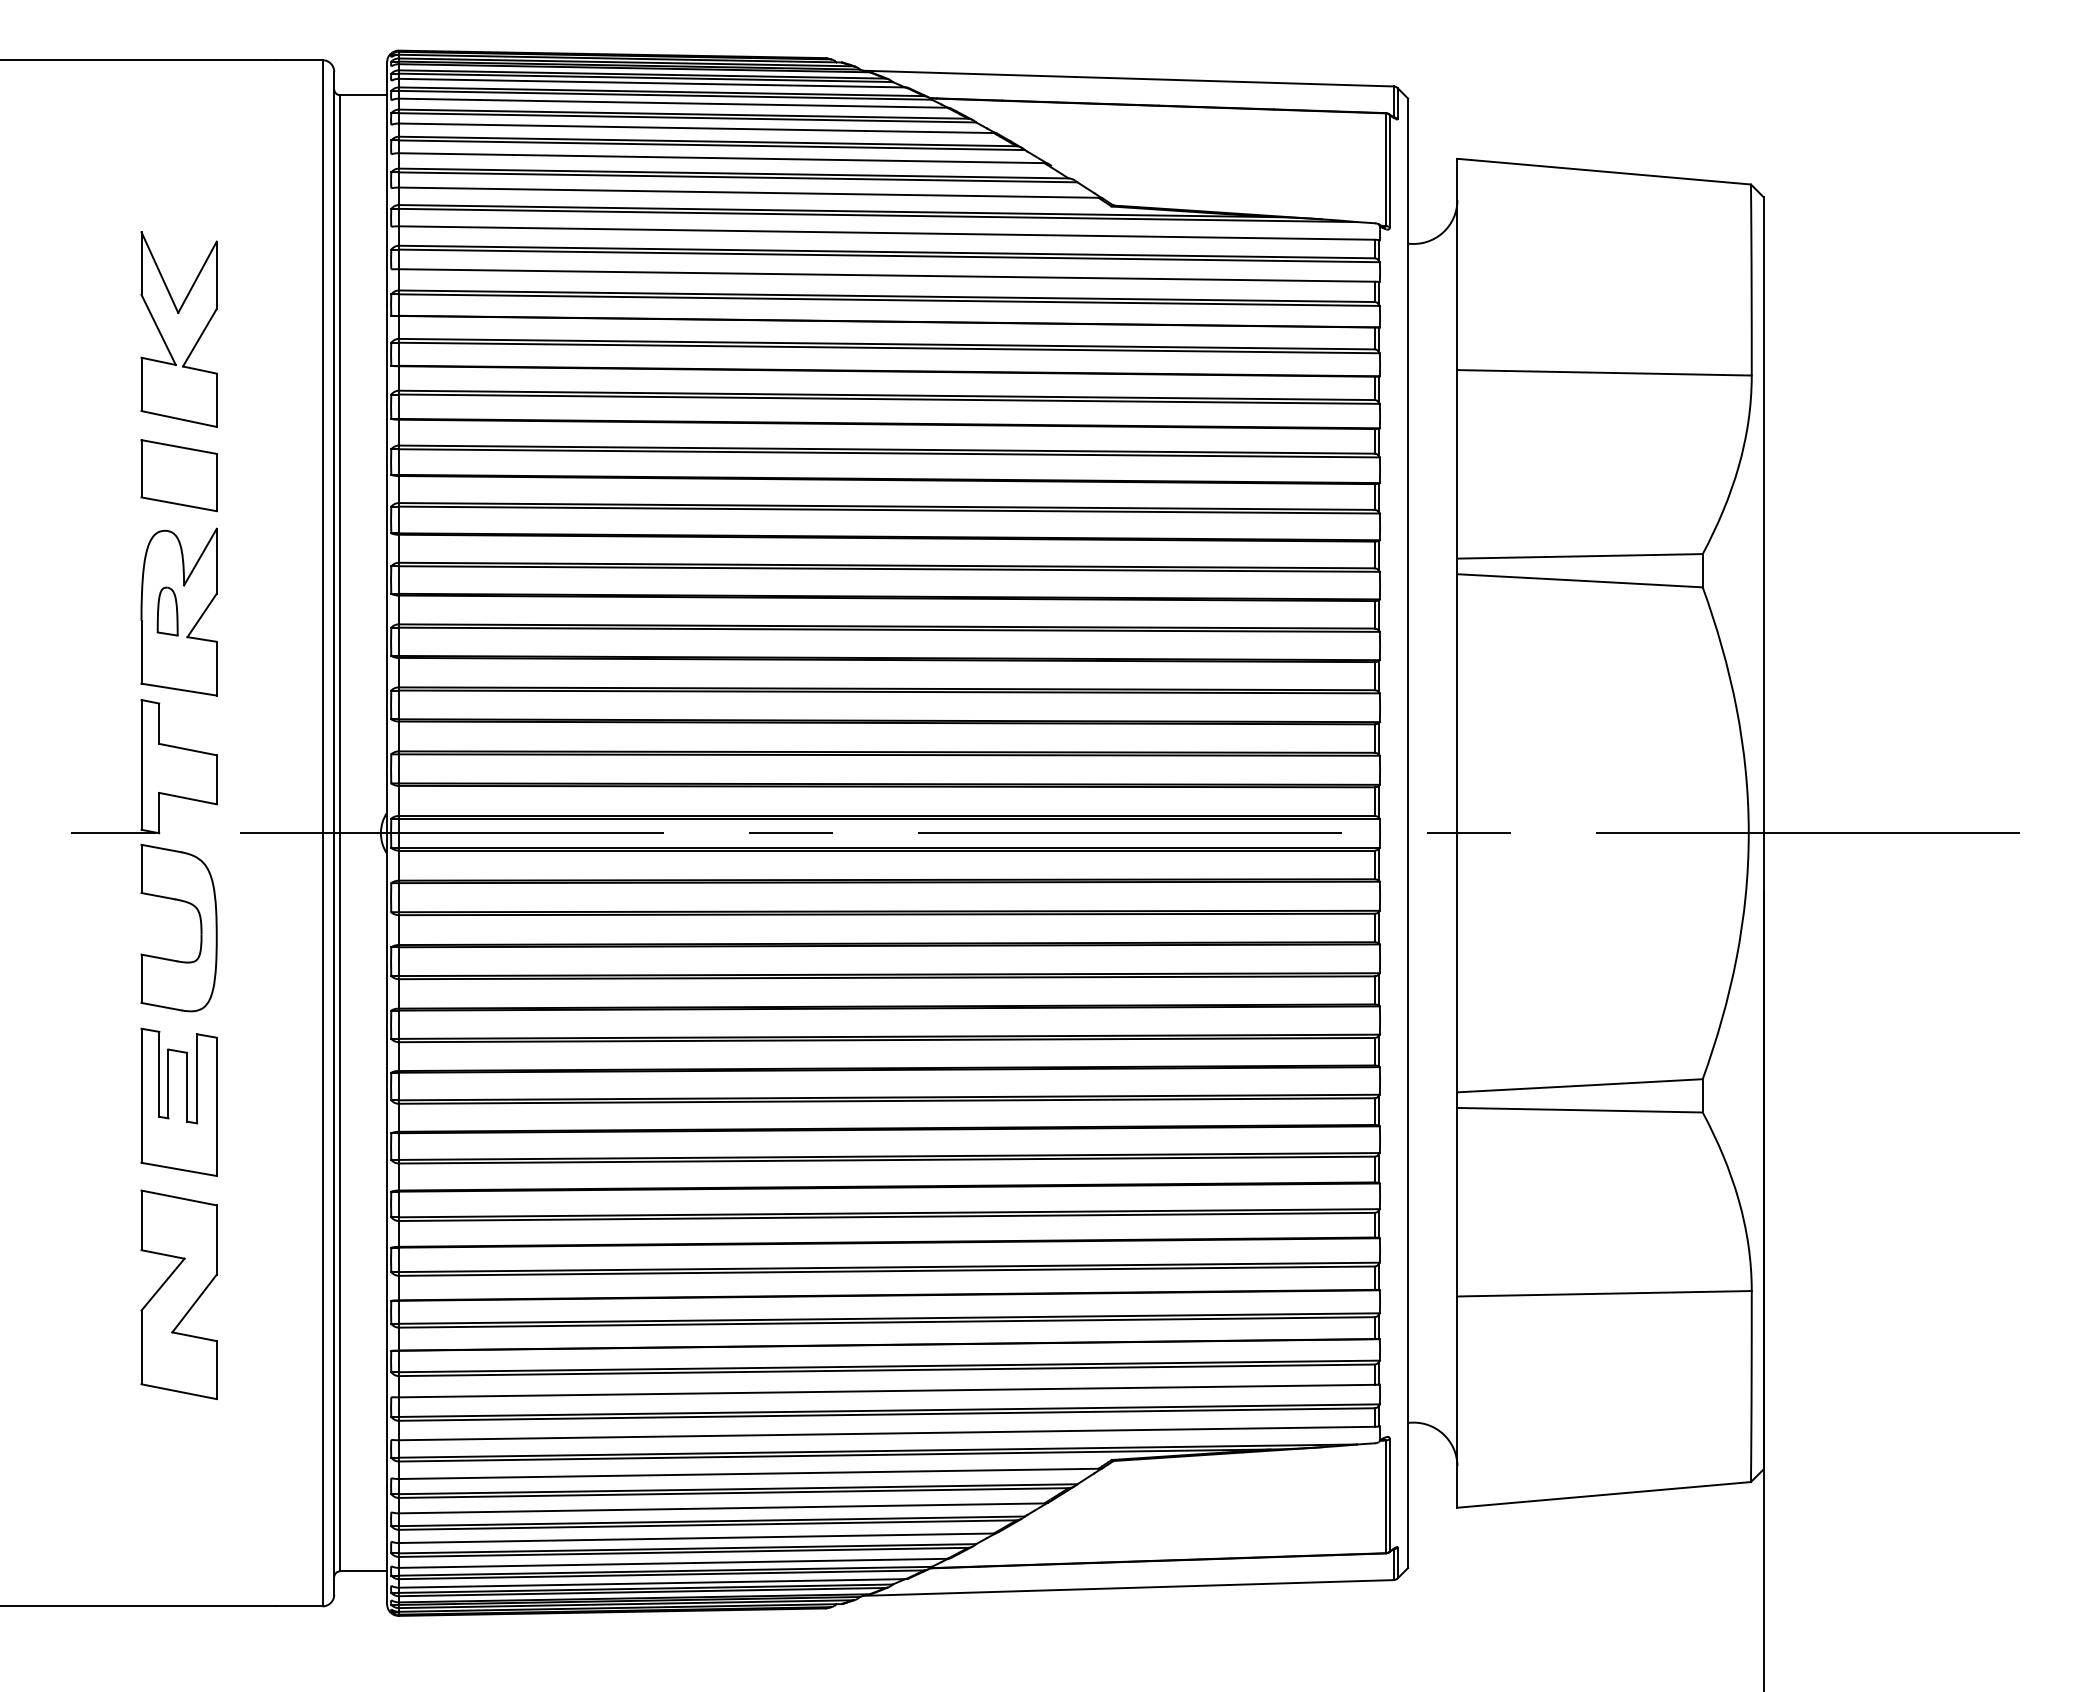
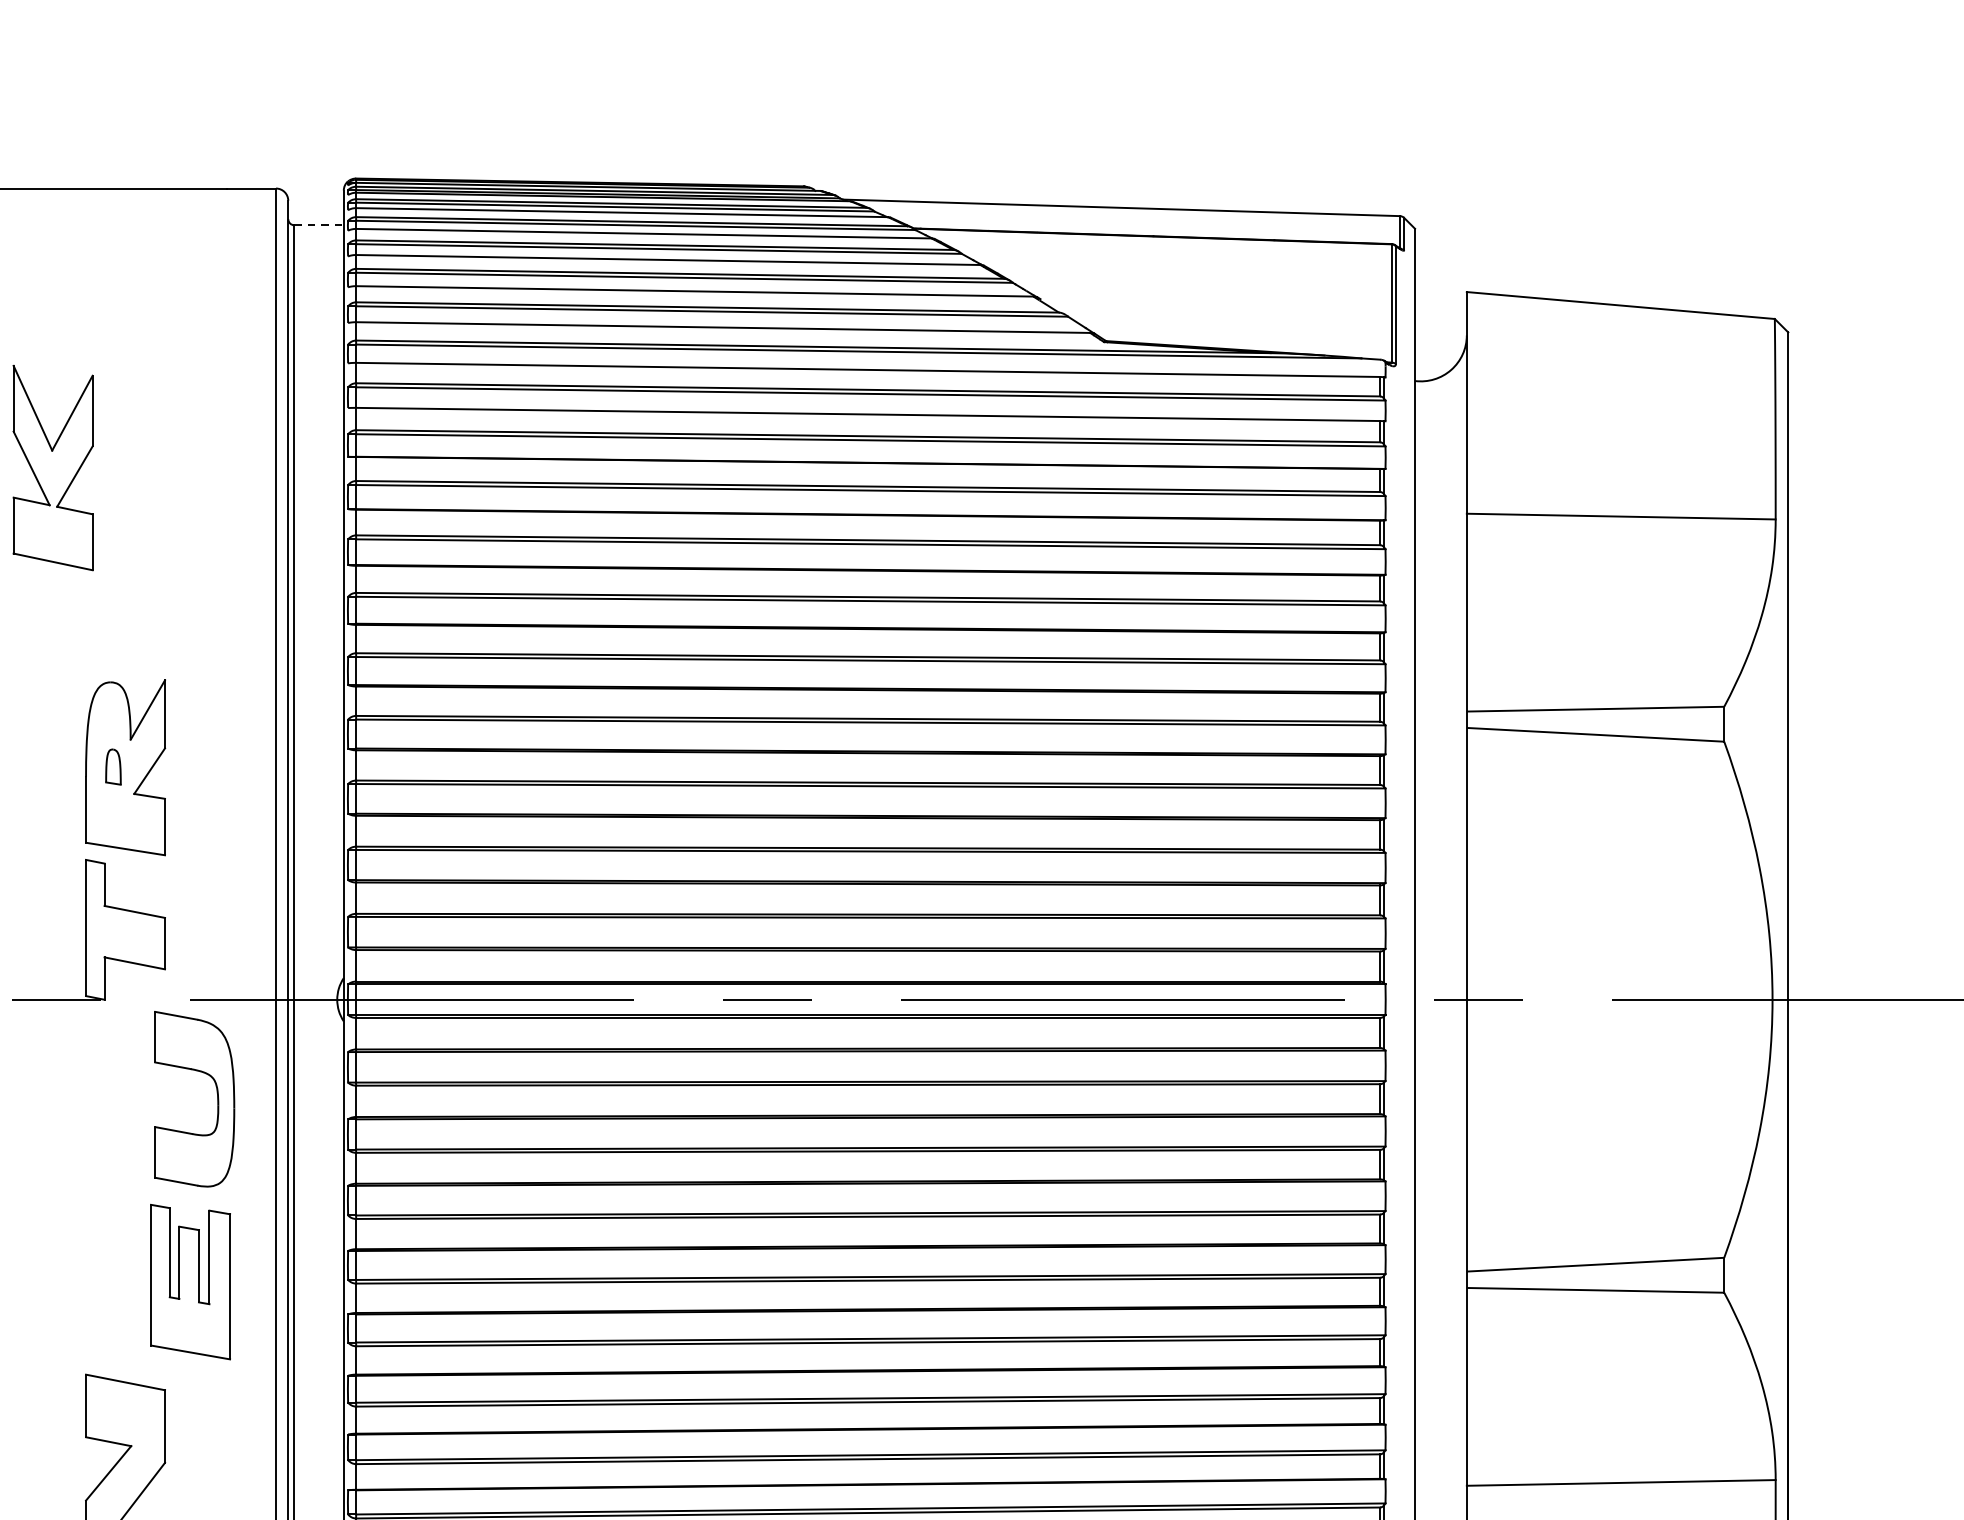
line: (363, 95) -> (318, 225), solid -> dashed
part: (178, 329) -> (52, 467), moved
part: (178, 475) -> (124, 624), removed
part: (167, 611) -> (113, 767), size x0.7
part: (200, 927) -> (217, 1098), moved
part: (178, 1101) -> (189, 1281), moved

